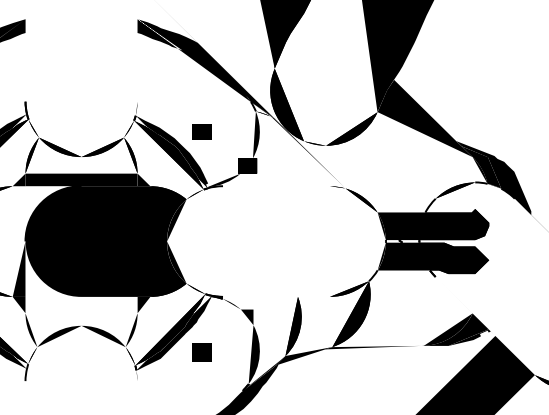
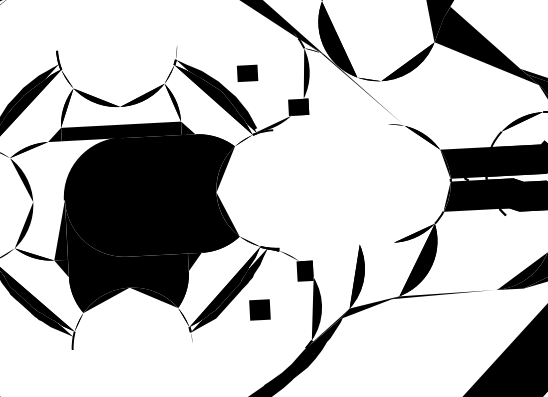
fill: (81, 294) -> (127, 254), added
fill: (245, 318) -> (304, 270), added

